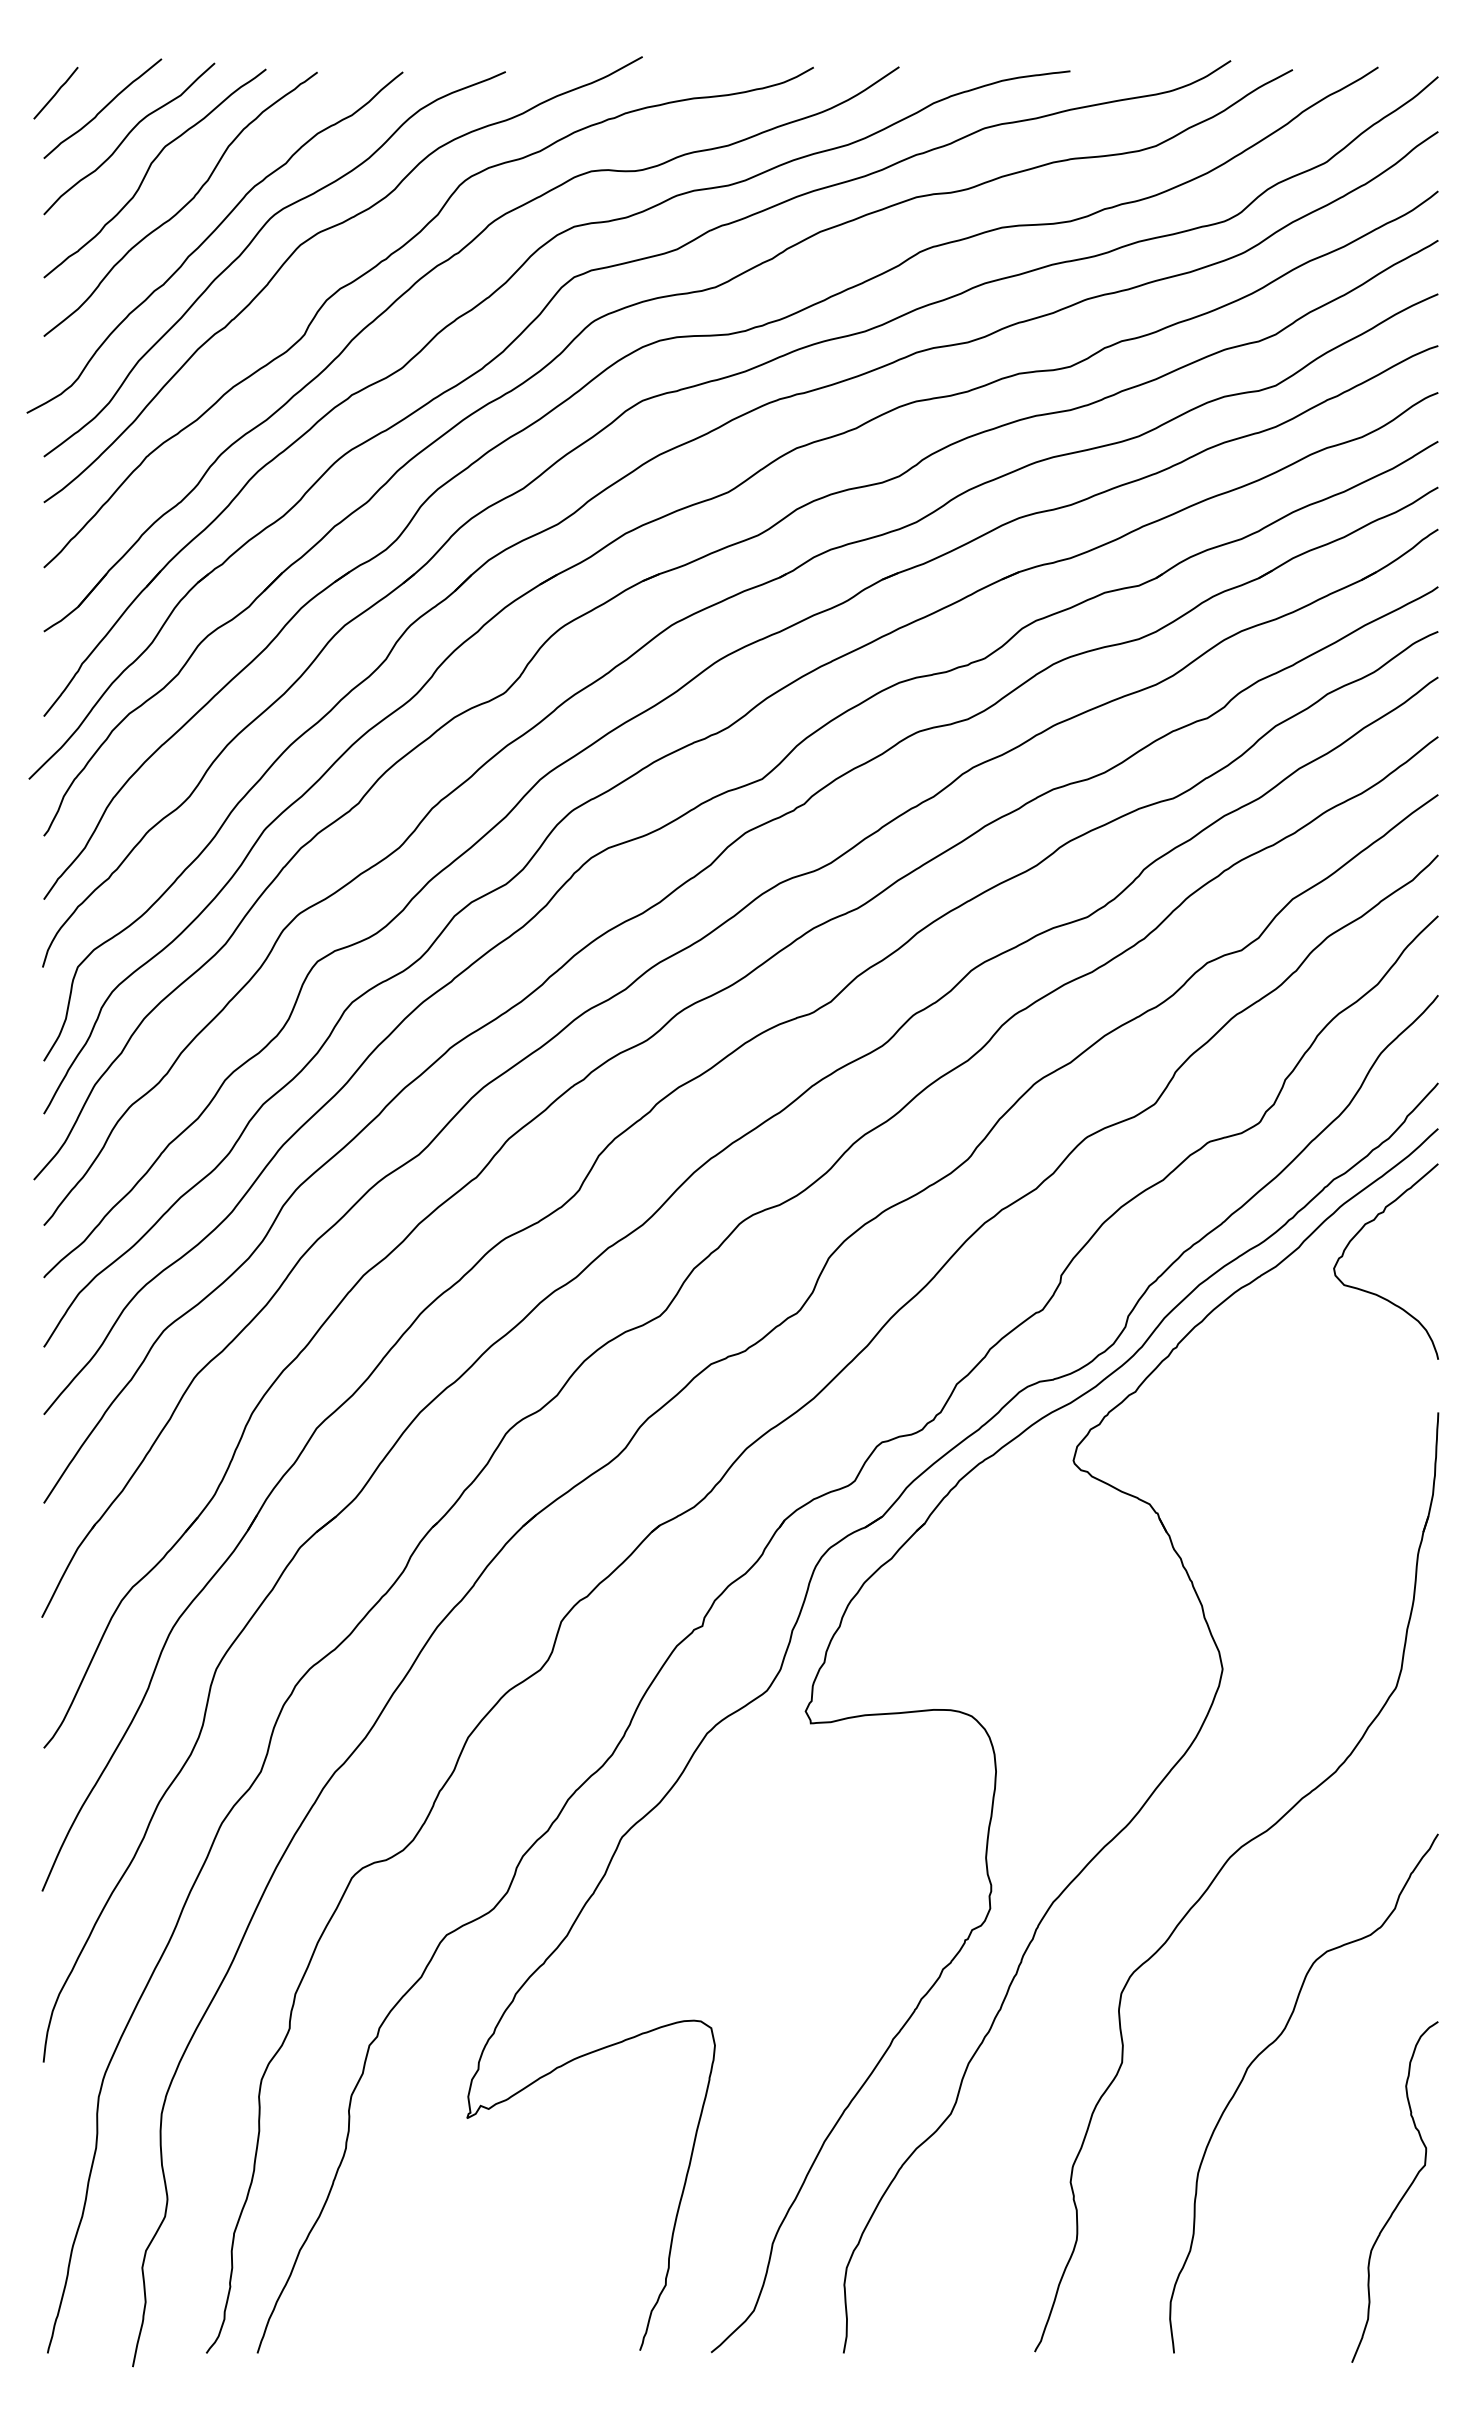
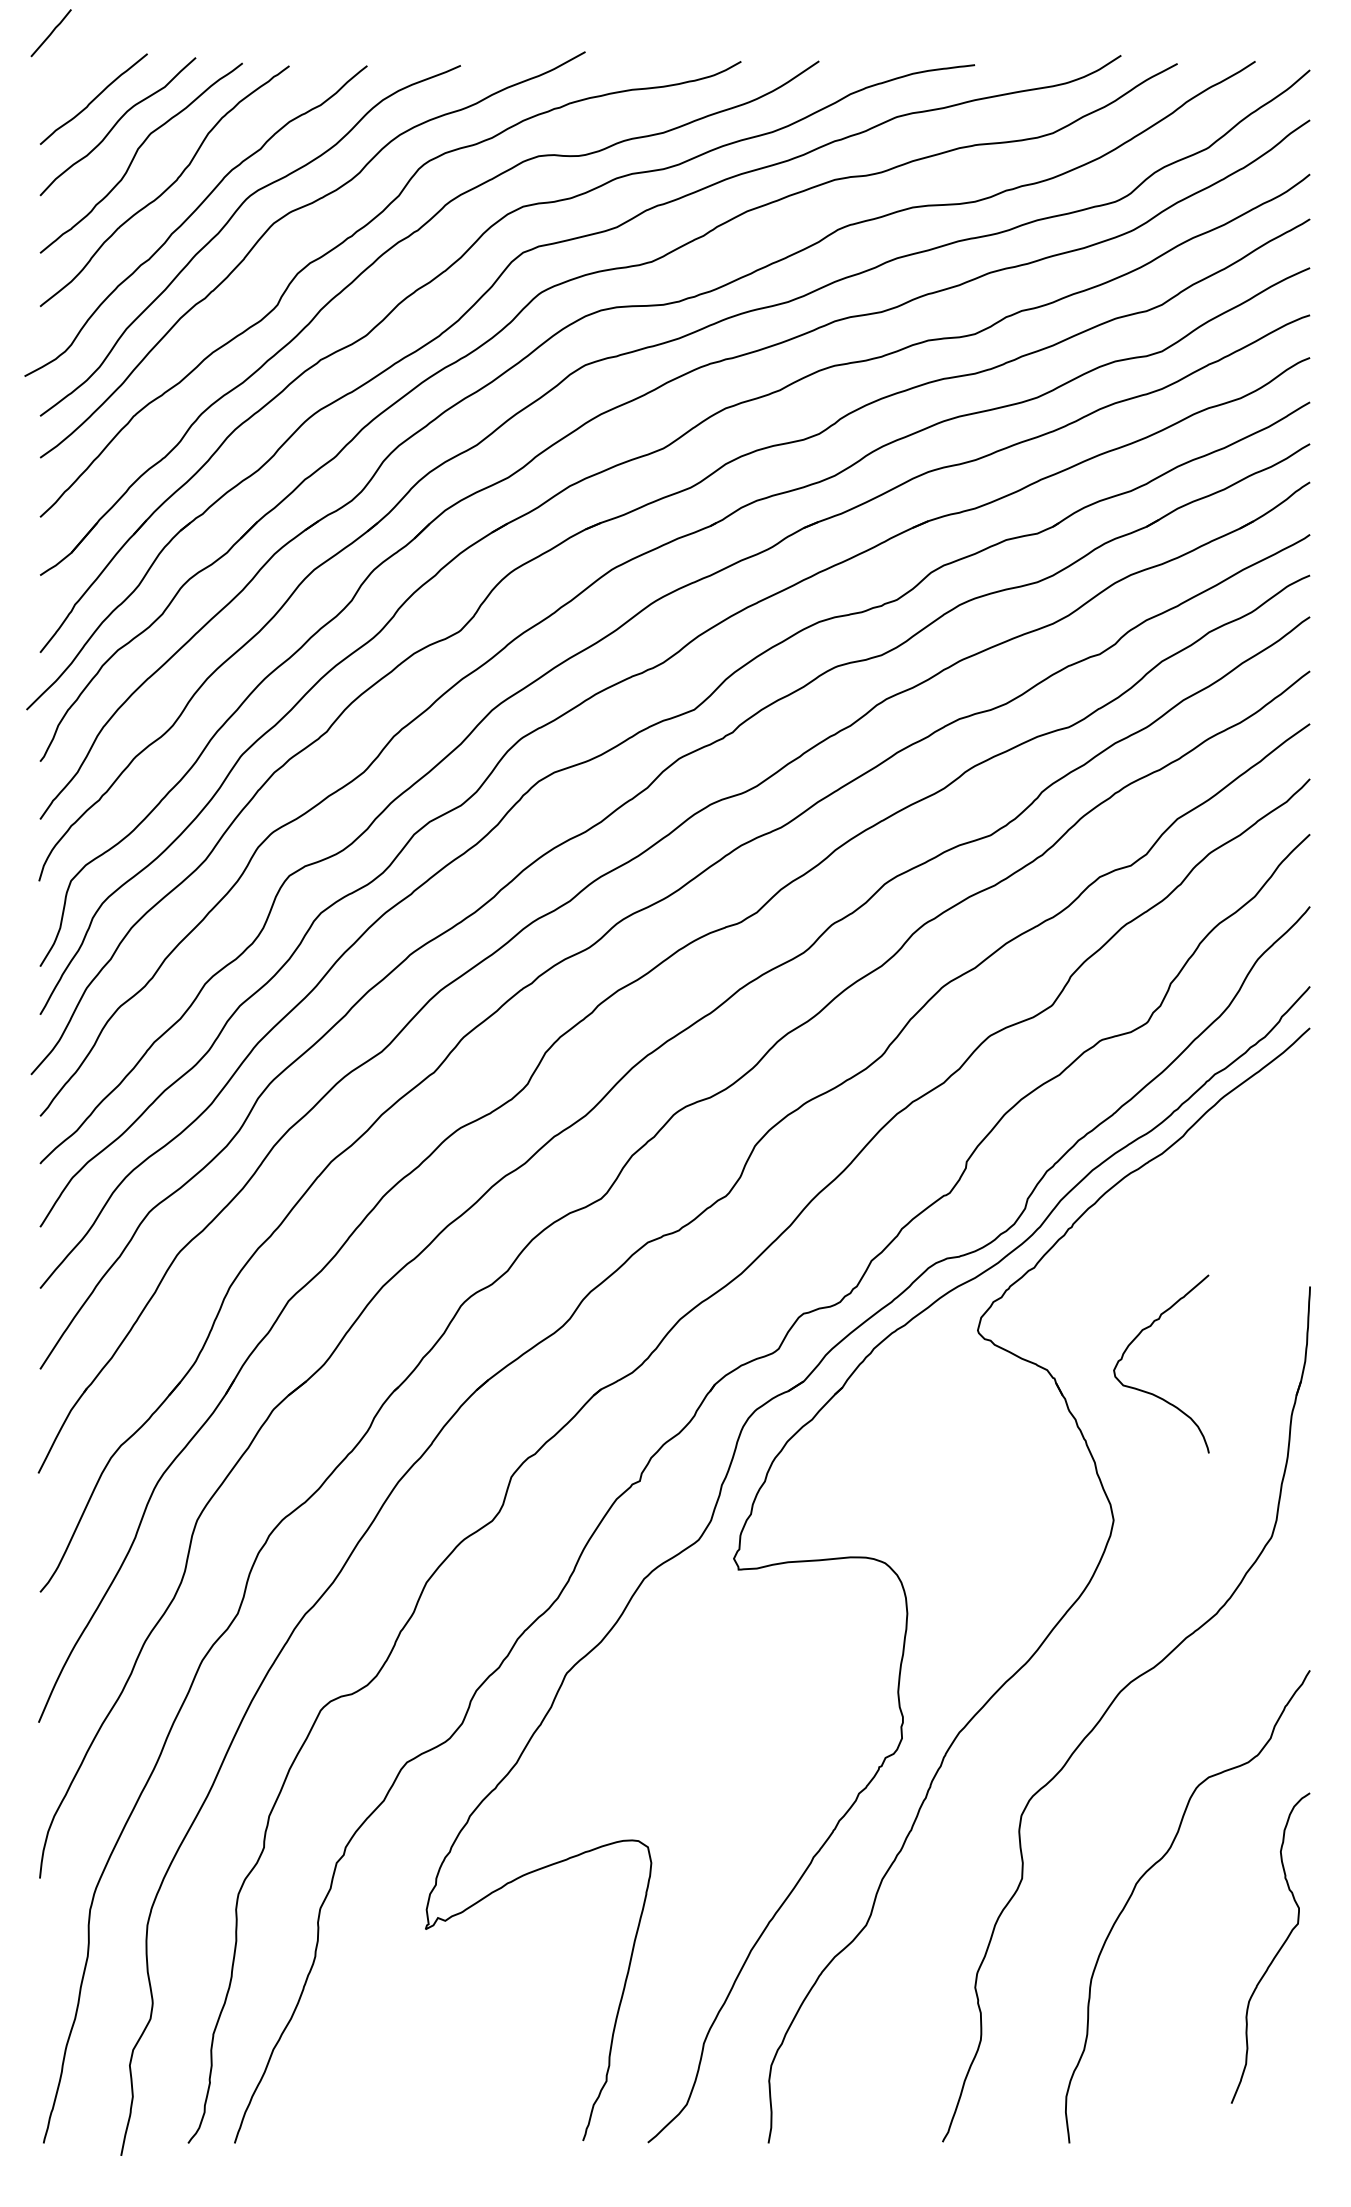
line: (55, 92) -> (50, 32), moved
curve: (1376, 1293) -> (1152, 1393), moved
curve: (1402, 2195) -> (1277, 1951), moved

